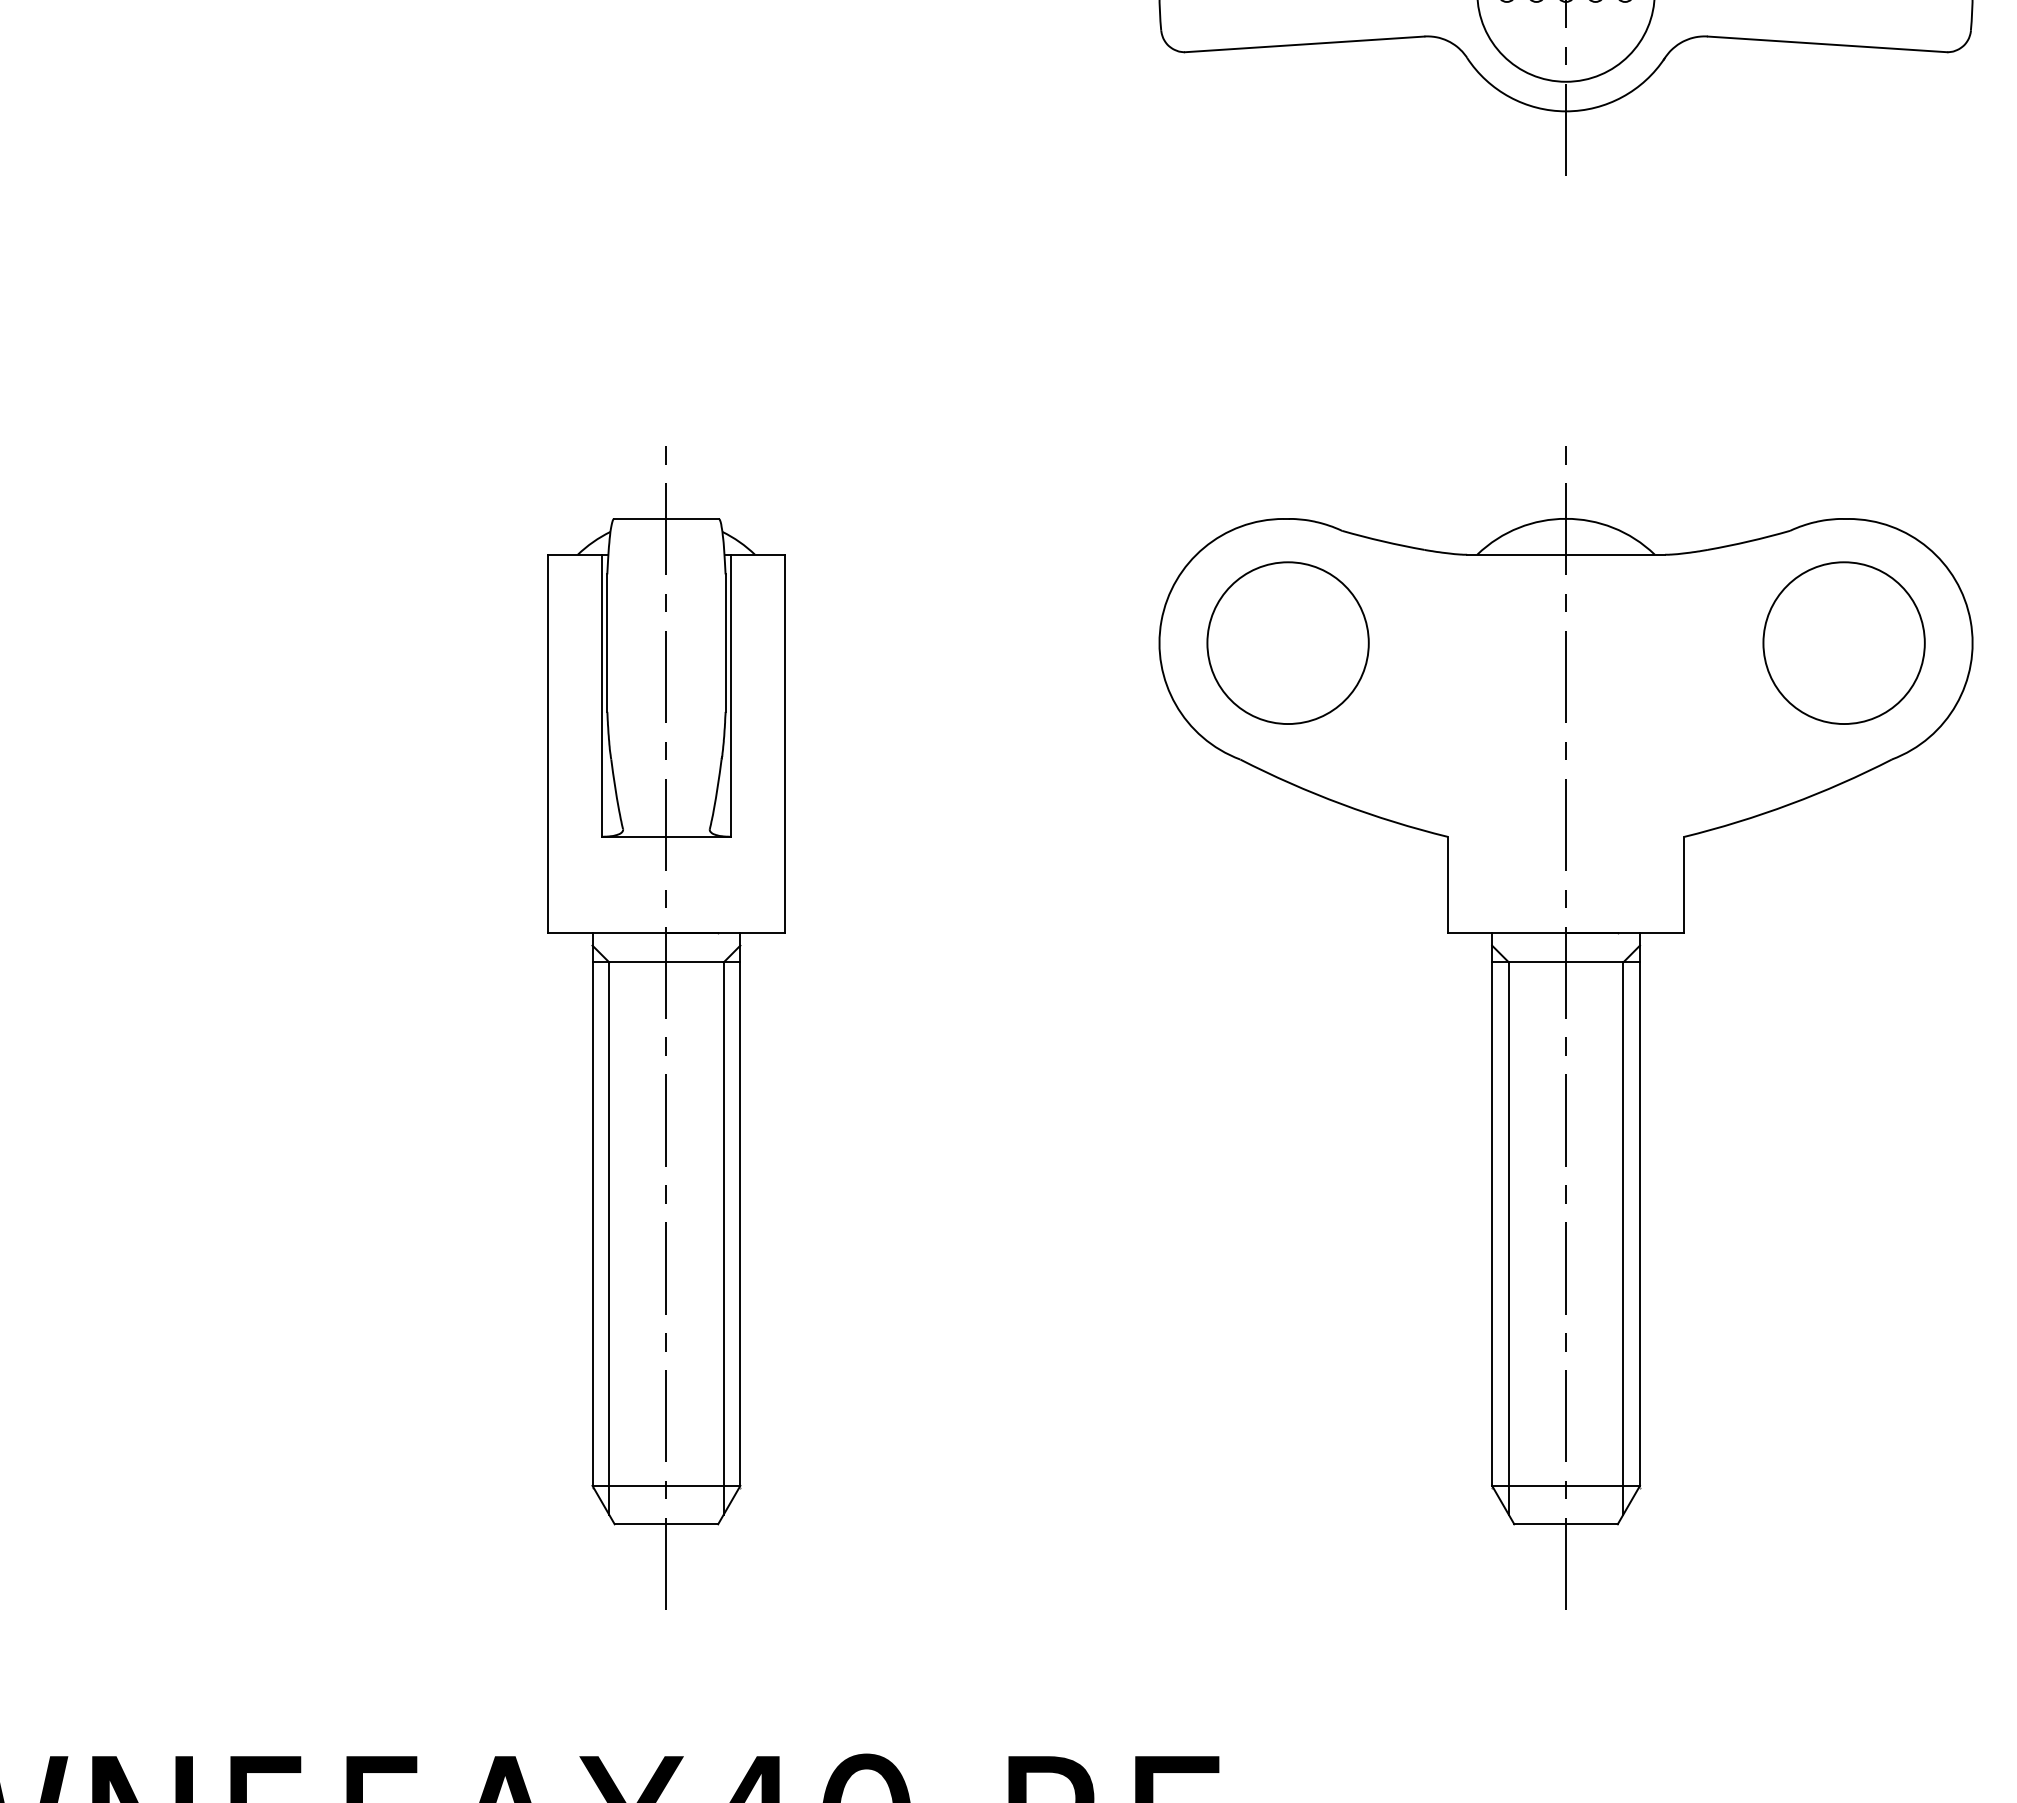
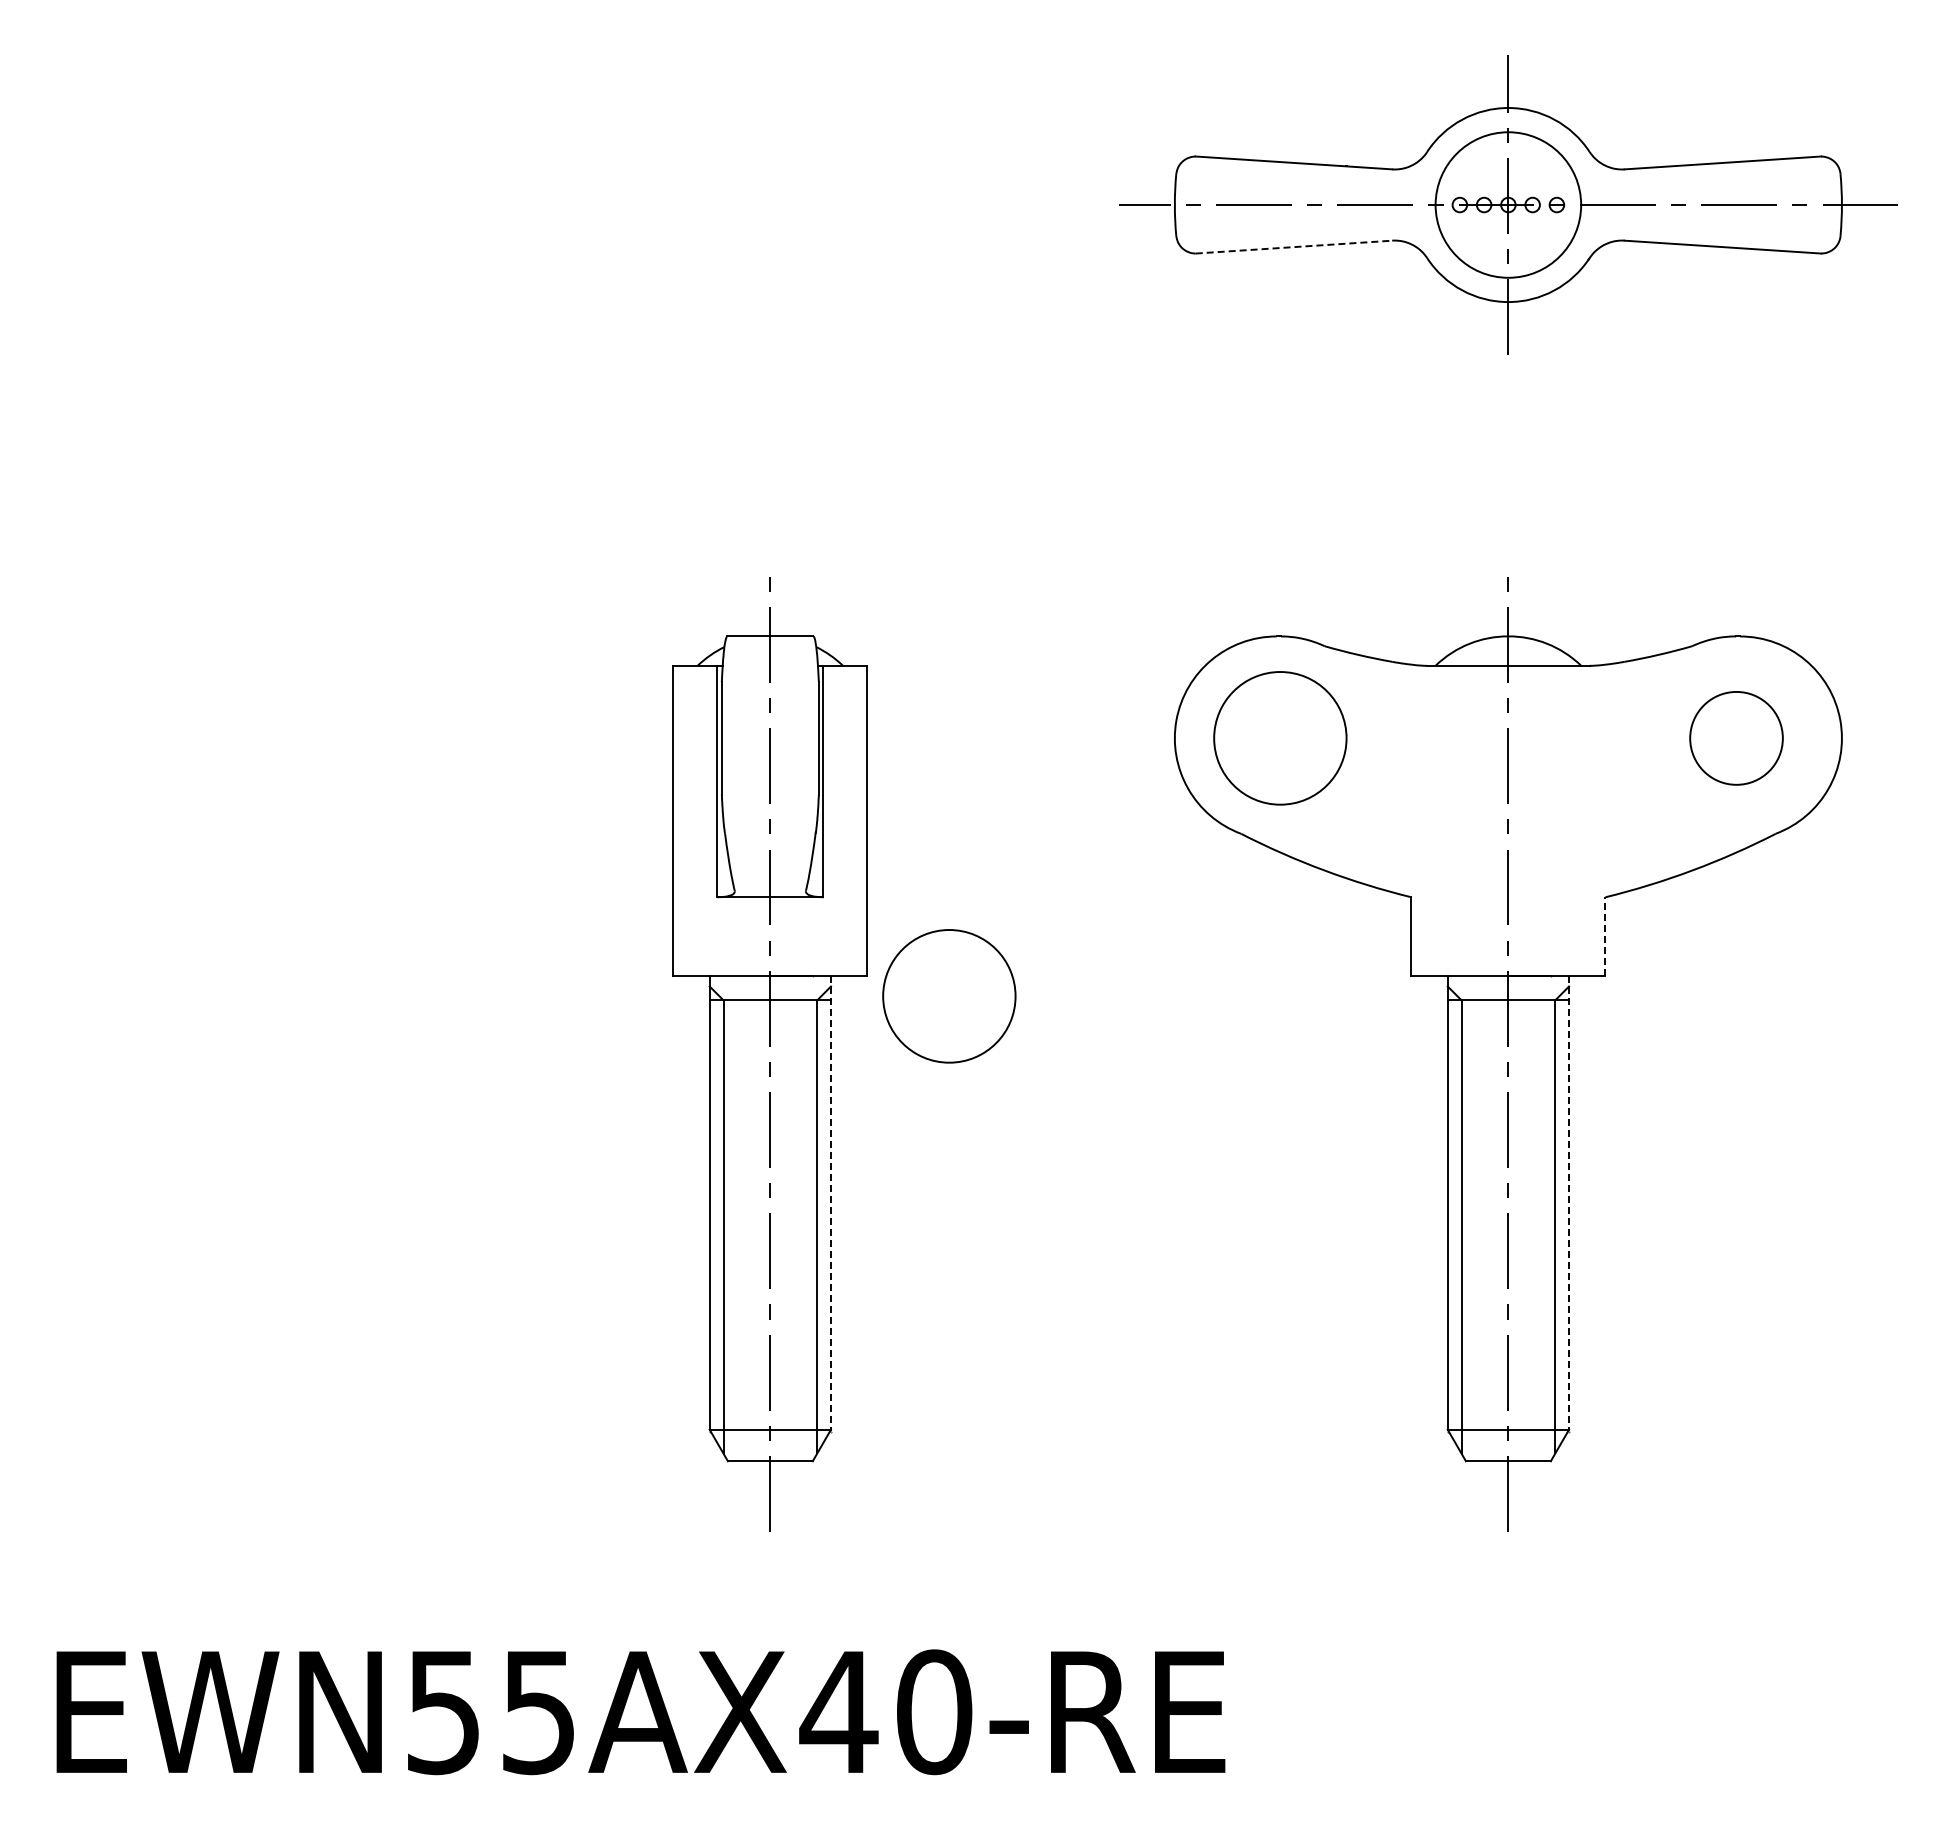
line: (1305, 44) -> (1294, 247), solid -> dashed
part: (1844, 643) -> (1736, 738), size x0.7
line: (1684, 884) -> (1605, 936), solid -> dashed
part: (884, 957) -> (949, 996), added
line: (739, 1208) -> (830, 1202), solid -> dashed
line: (1640, 1208) -> (1569, 1202), solid -> dashed

